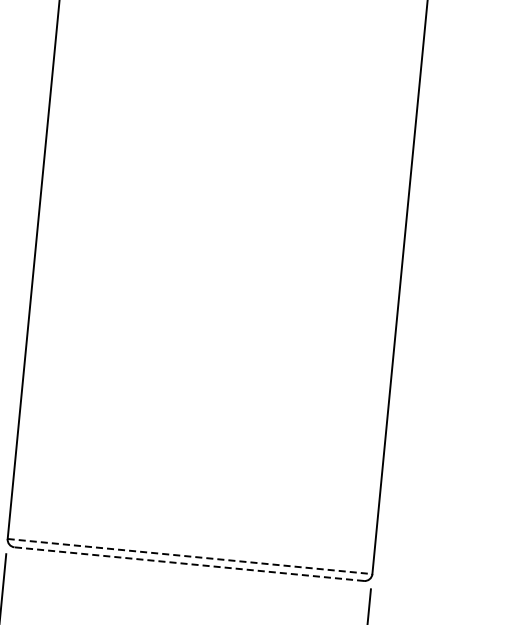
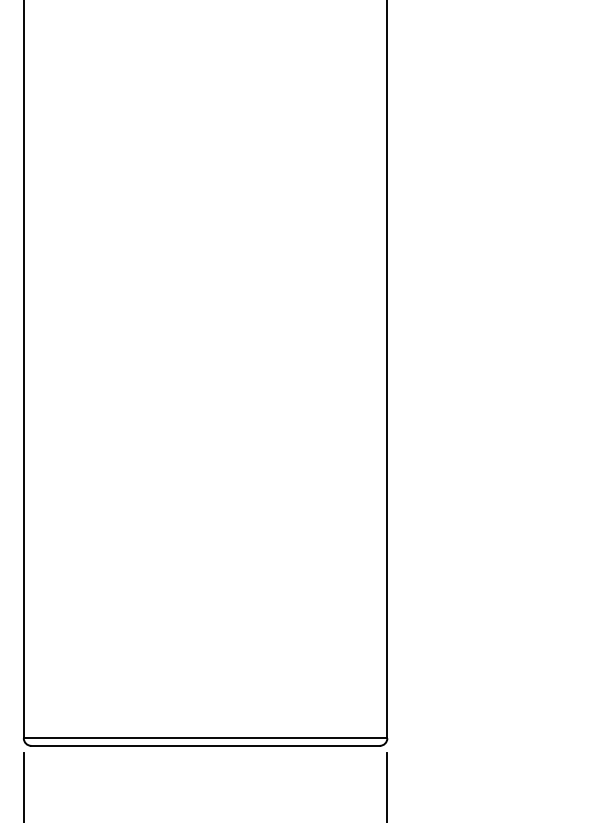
line: (189, 556) -> (205, 738), dashed -> solid
line: (189, 563) -> (205, 745), dashed -> solid

